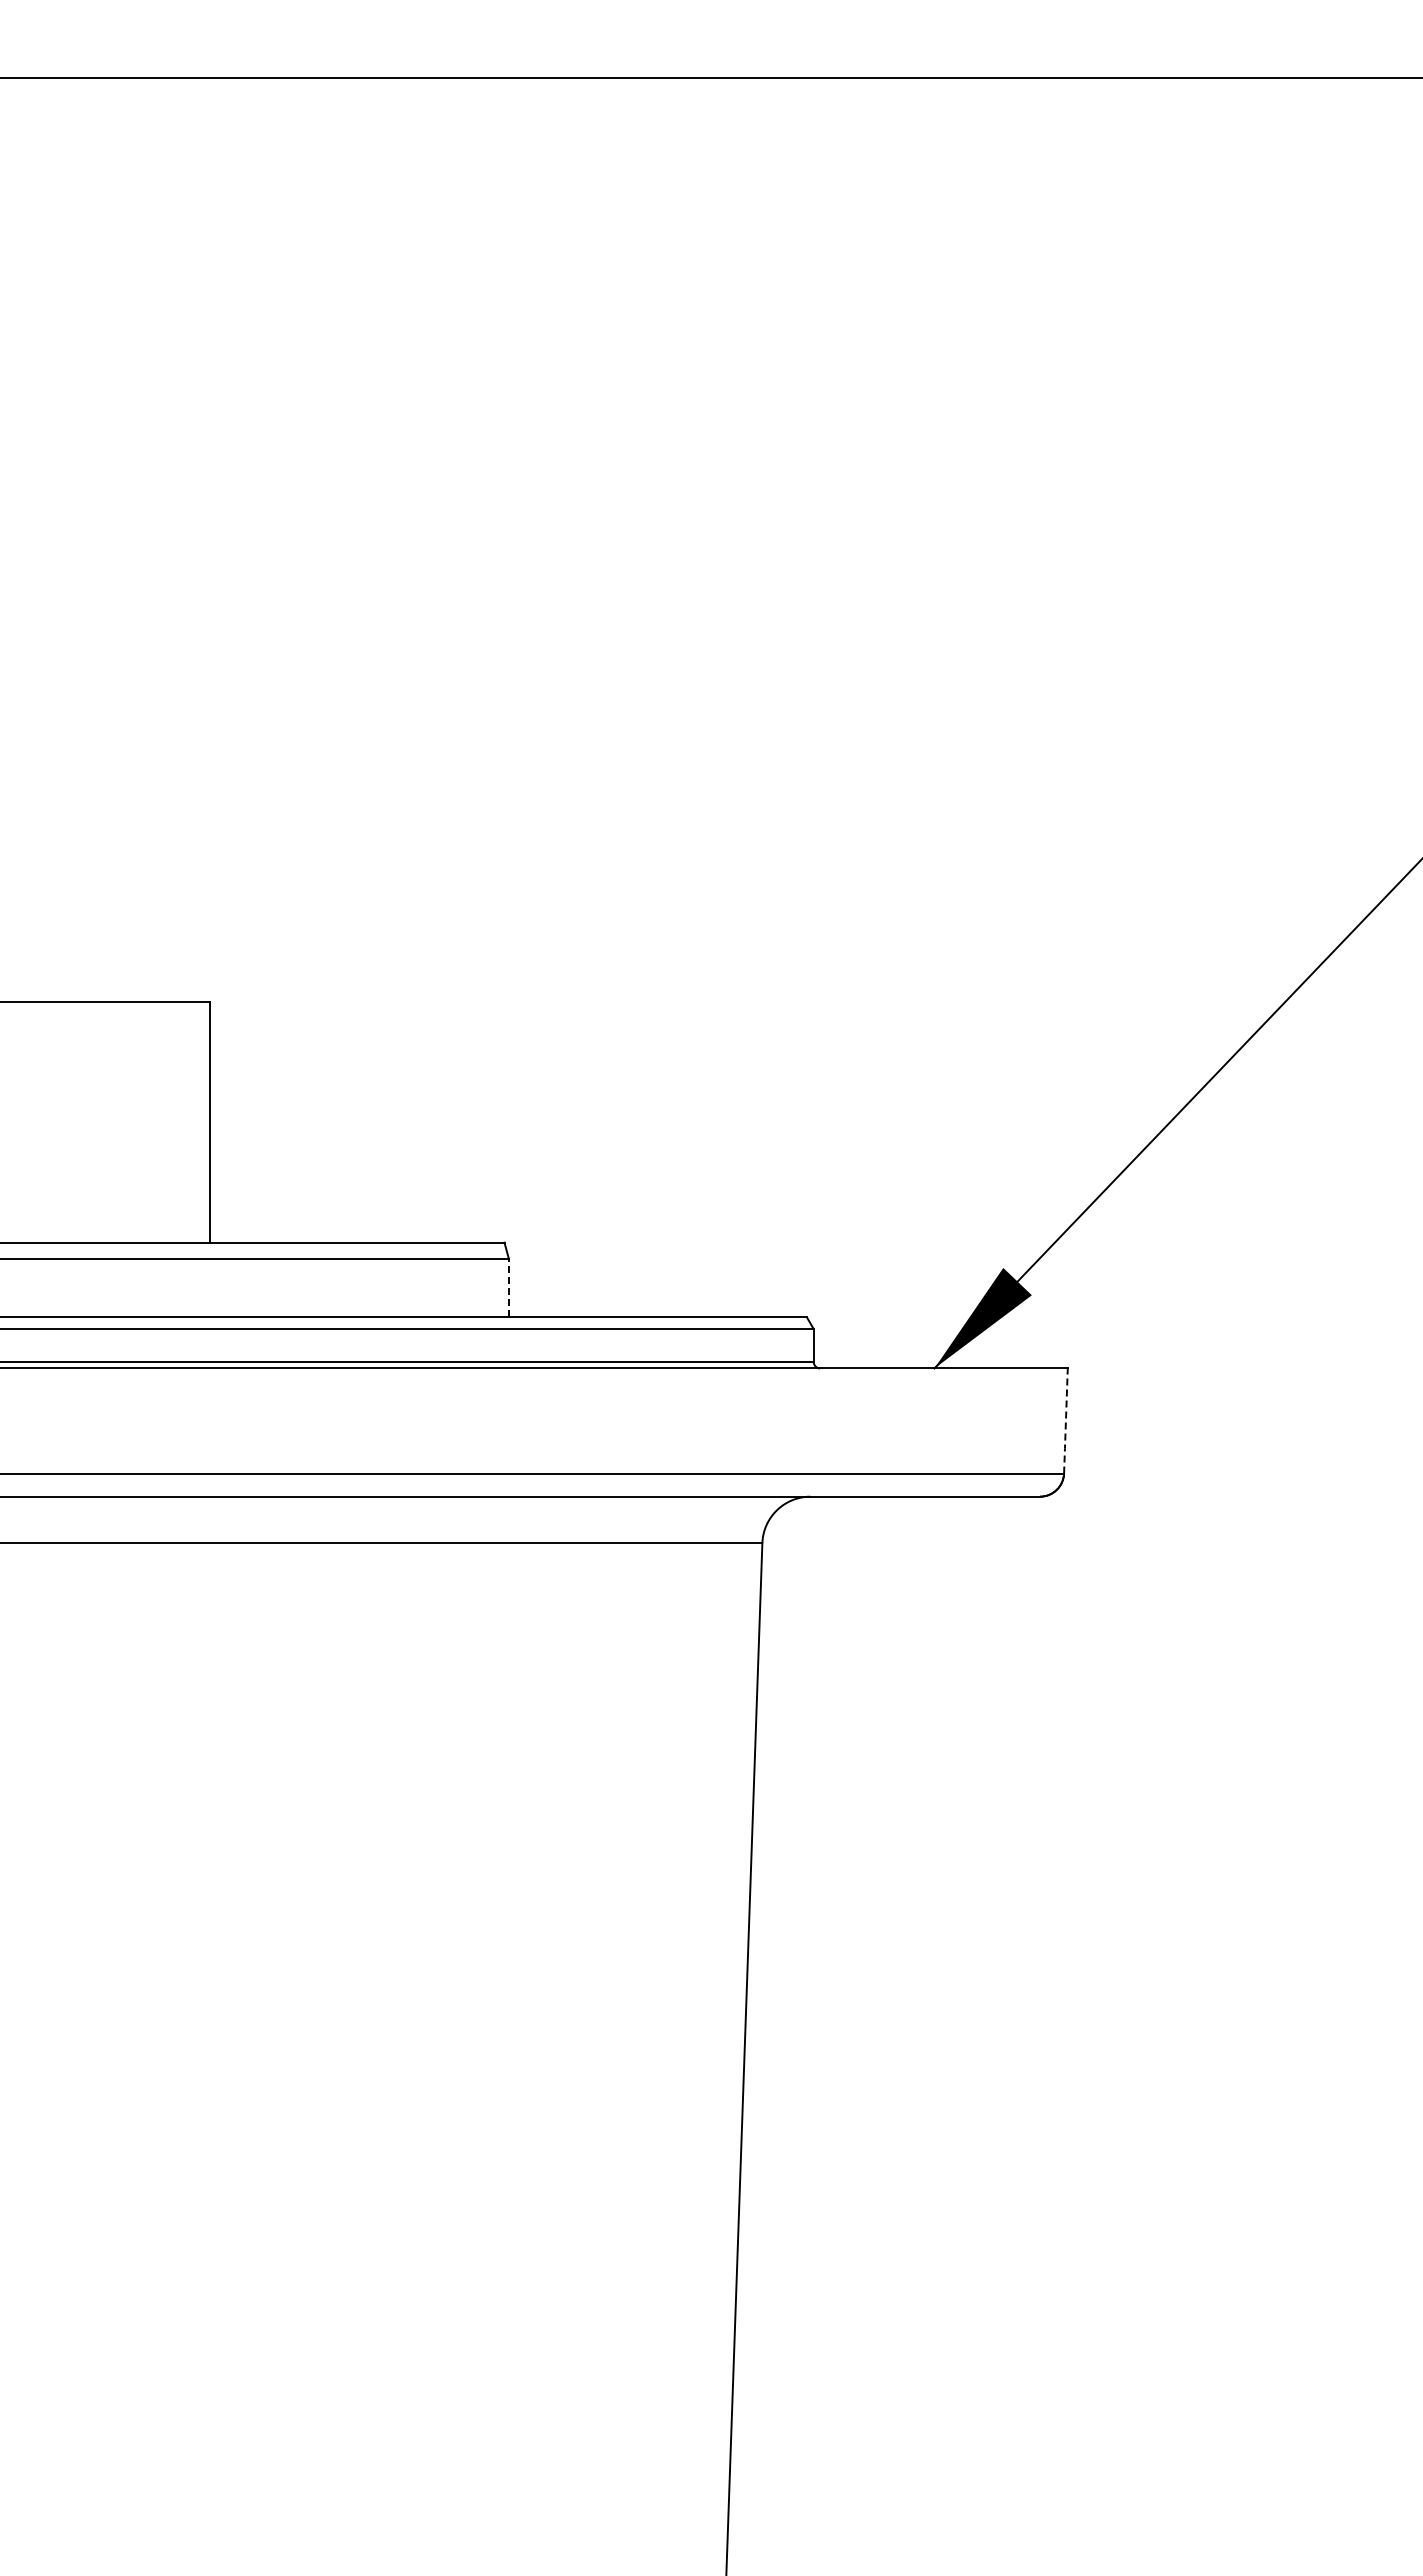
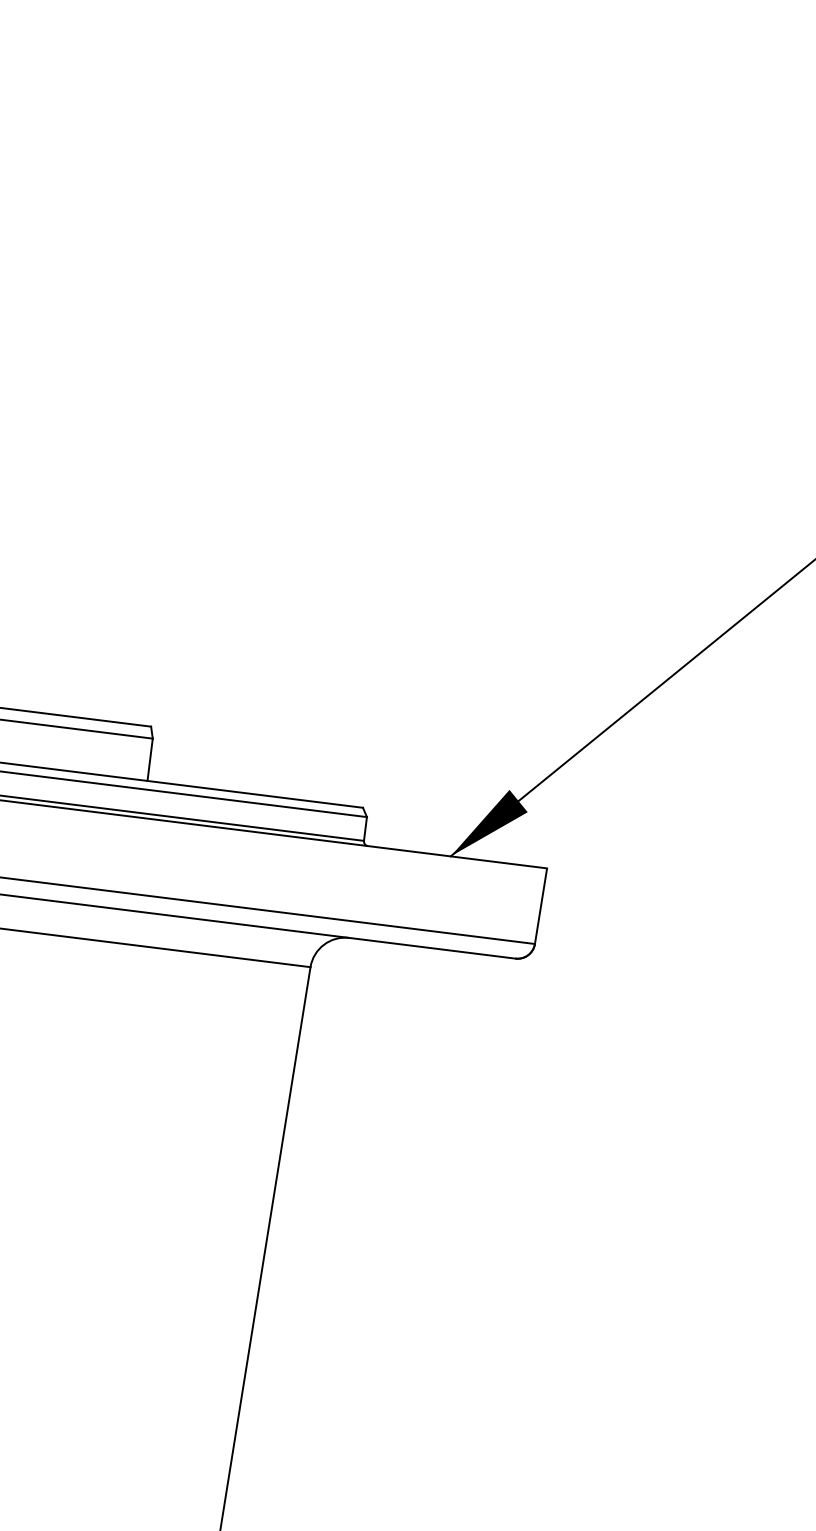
line: (508, 1287) -> (149, 759), dashed -> solid
line: (1065, 1420) -> (540, 905), dashed -> solid

